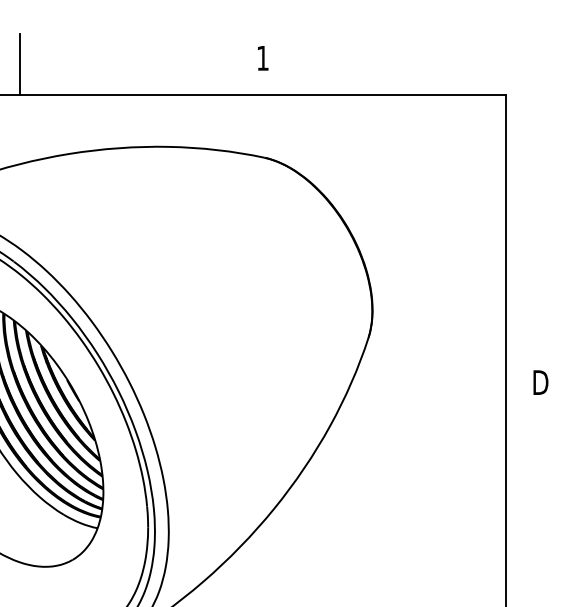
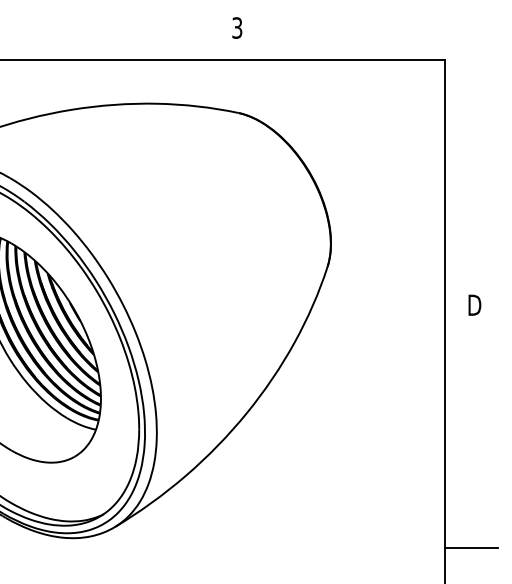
text: (263, 57) -> (237, 27), 1 -> 3
line: (19, 63) -> (29, 32), removed

